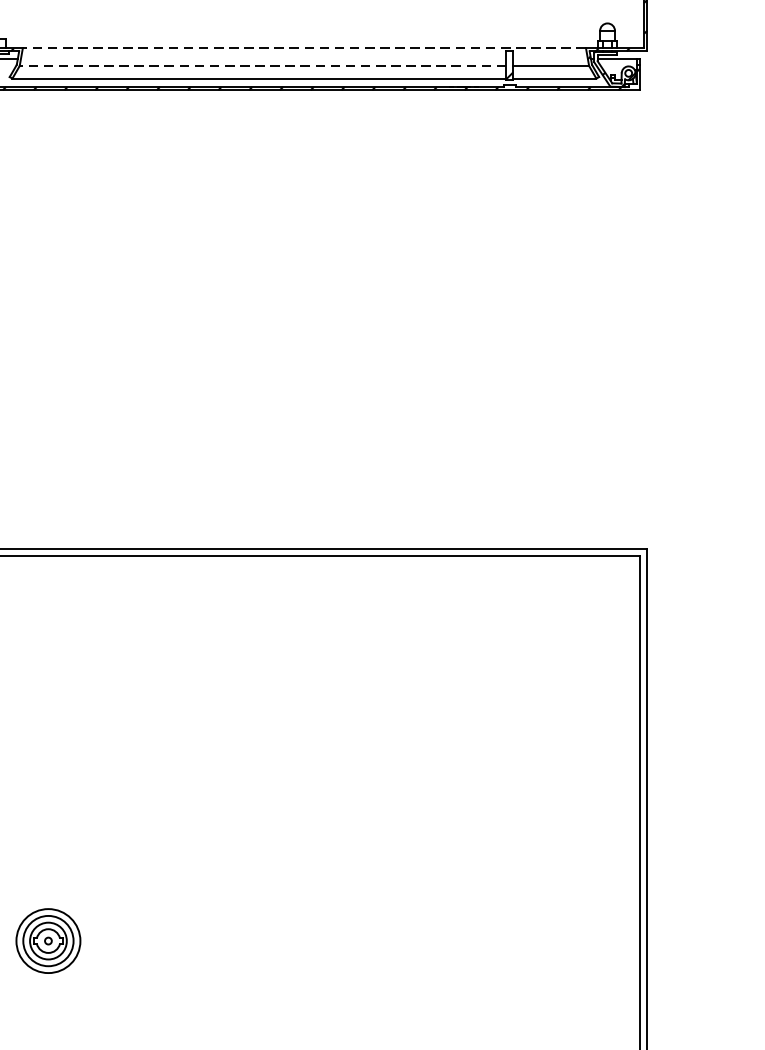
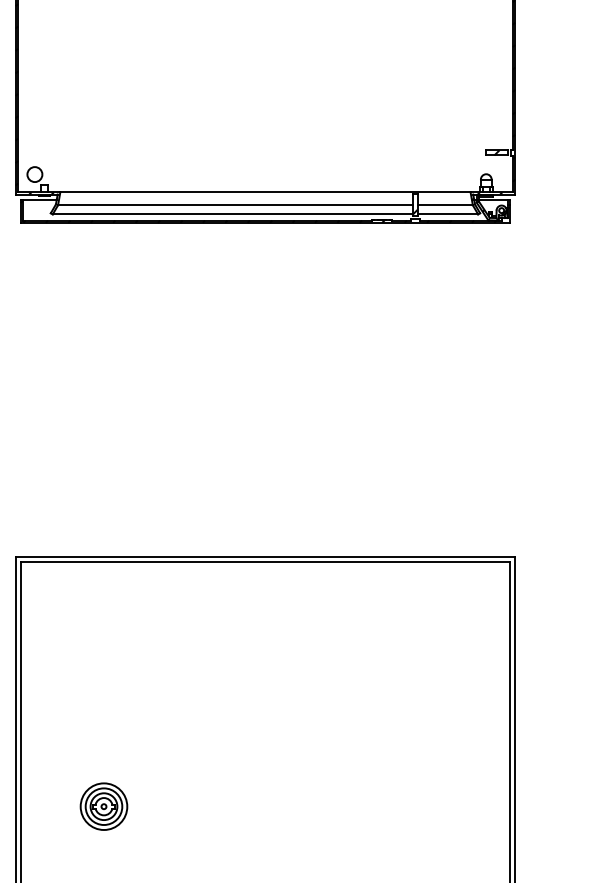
line: (303, 48) -> (264, 192), dashed -> solid
line: (261, 66) -> (234, 205), dashed -> solid
part: (47, 940) -> (103, 806), moved

